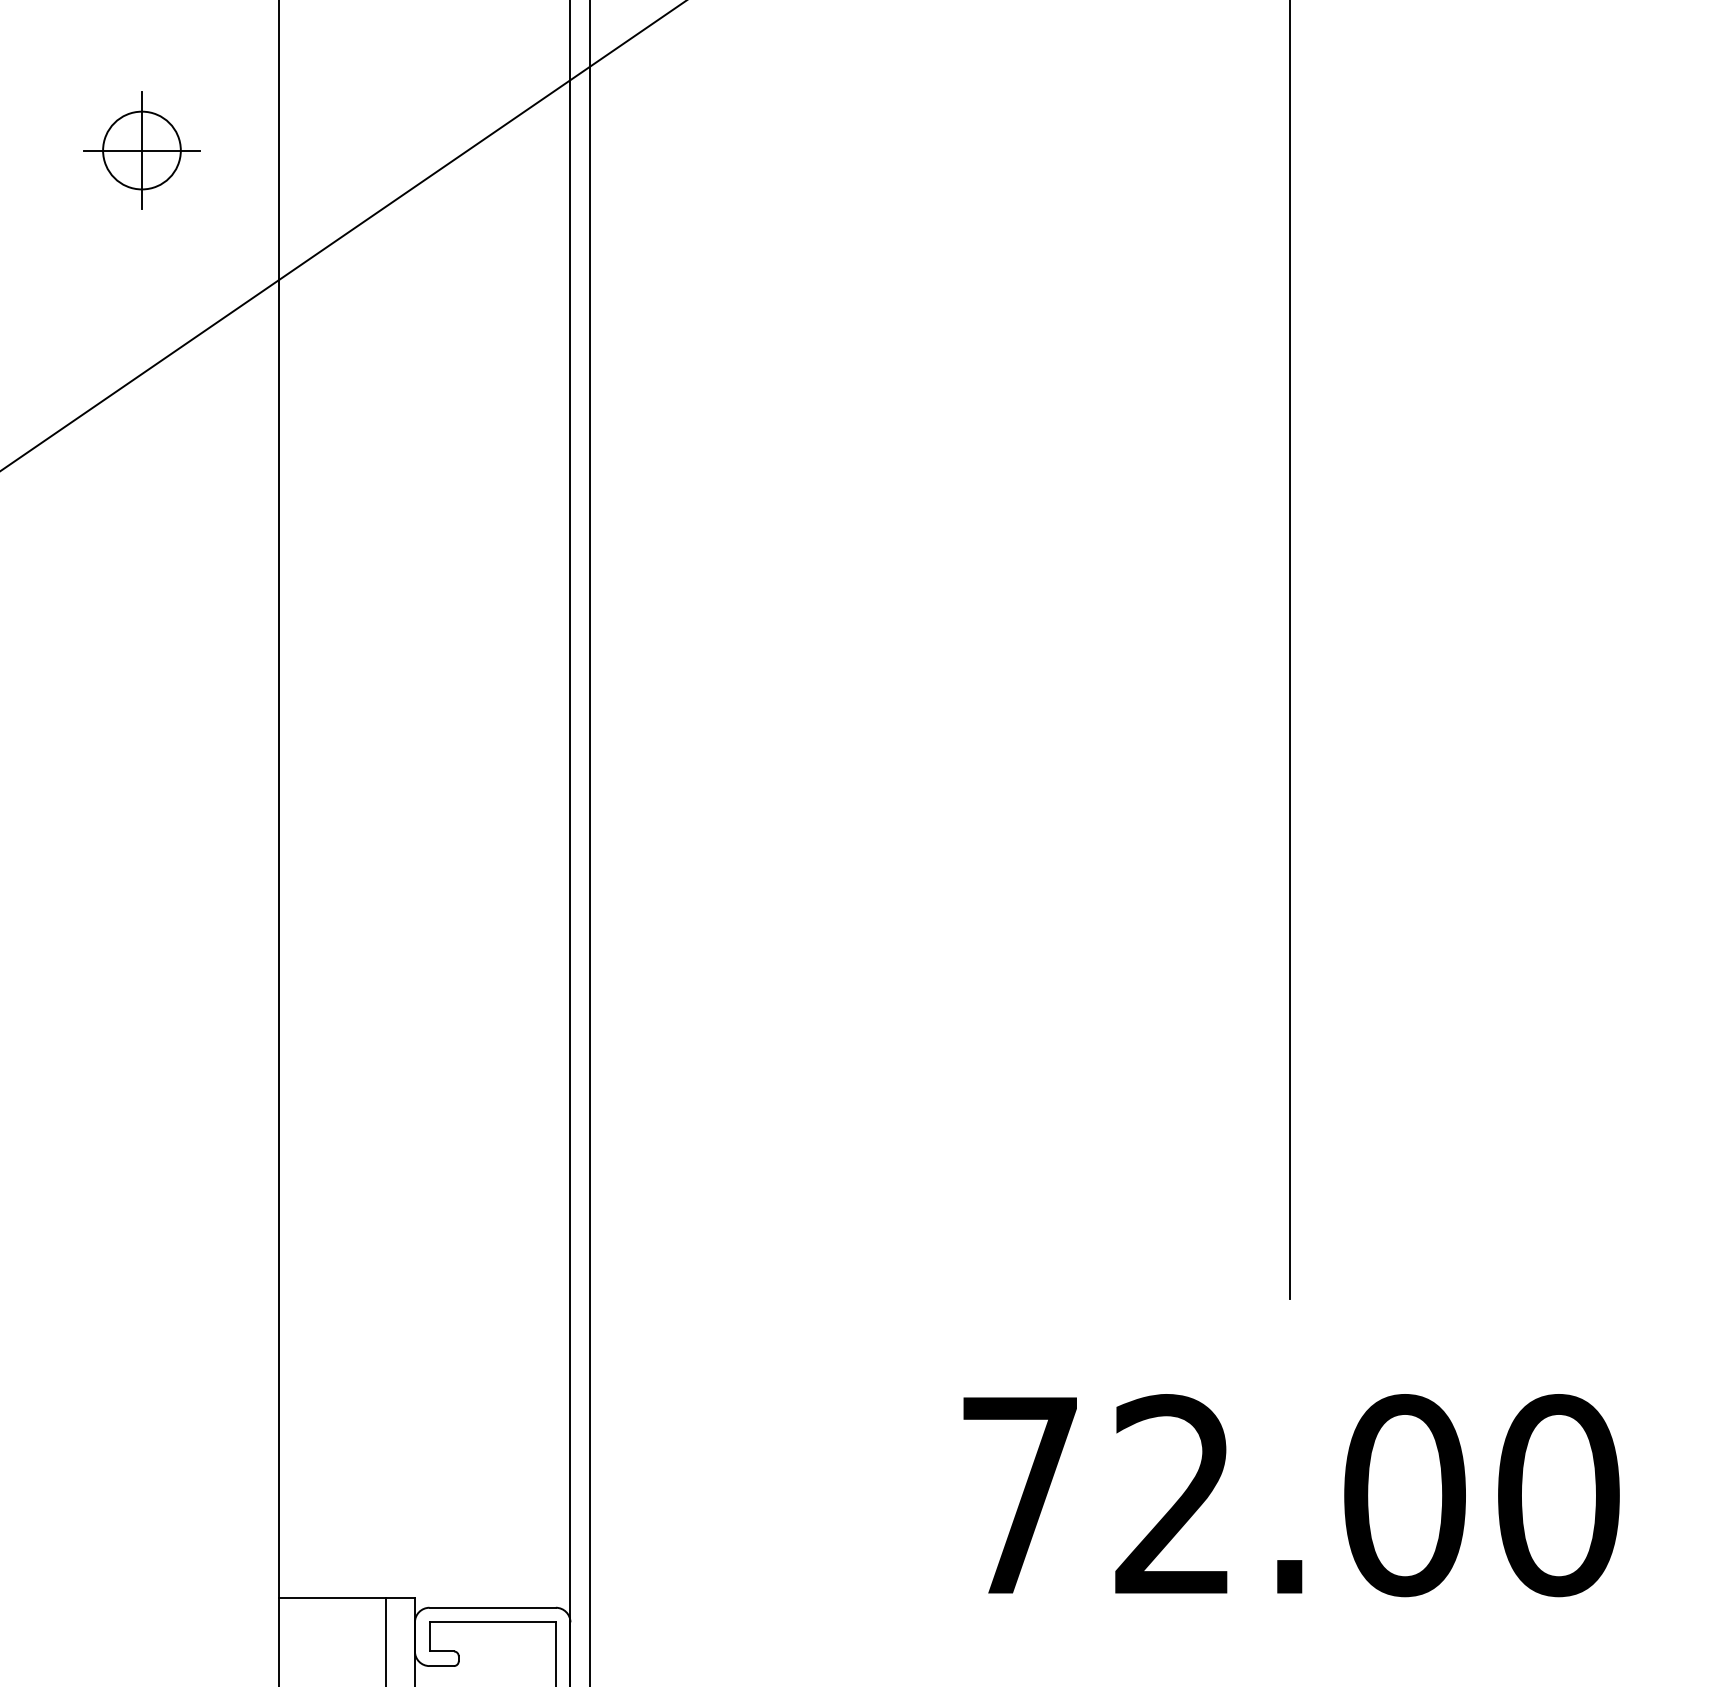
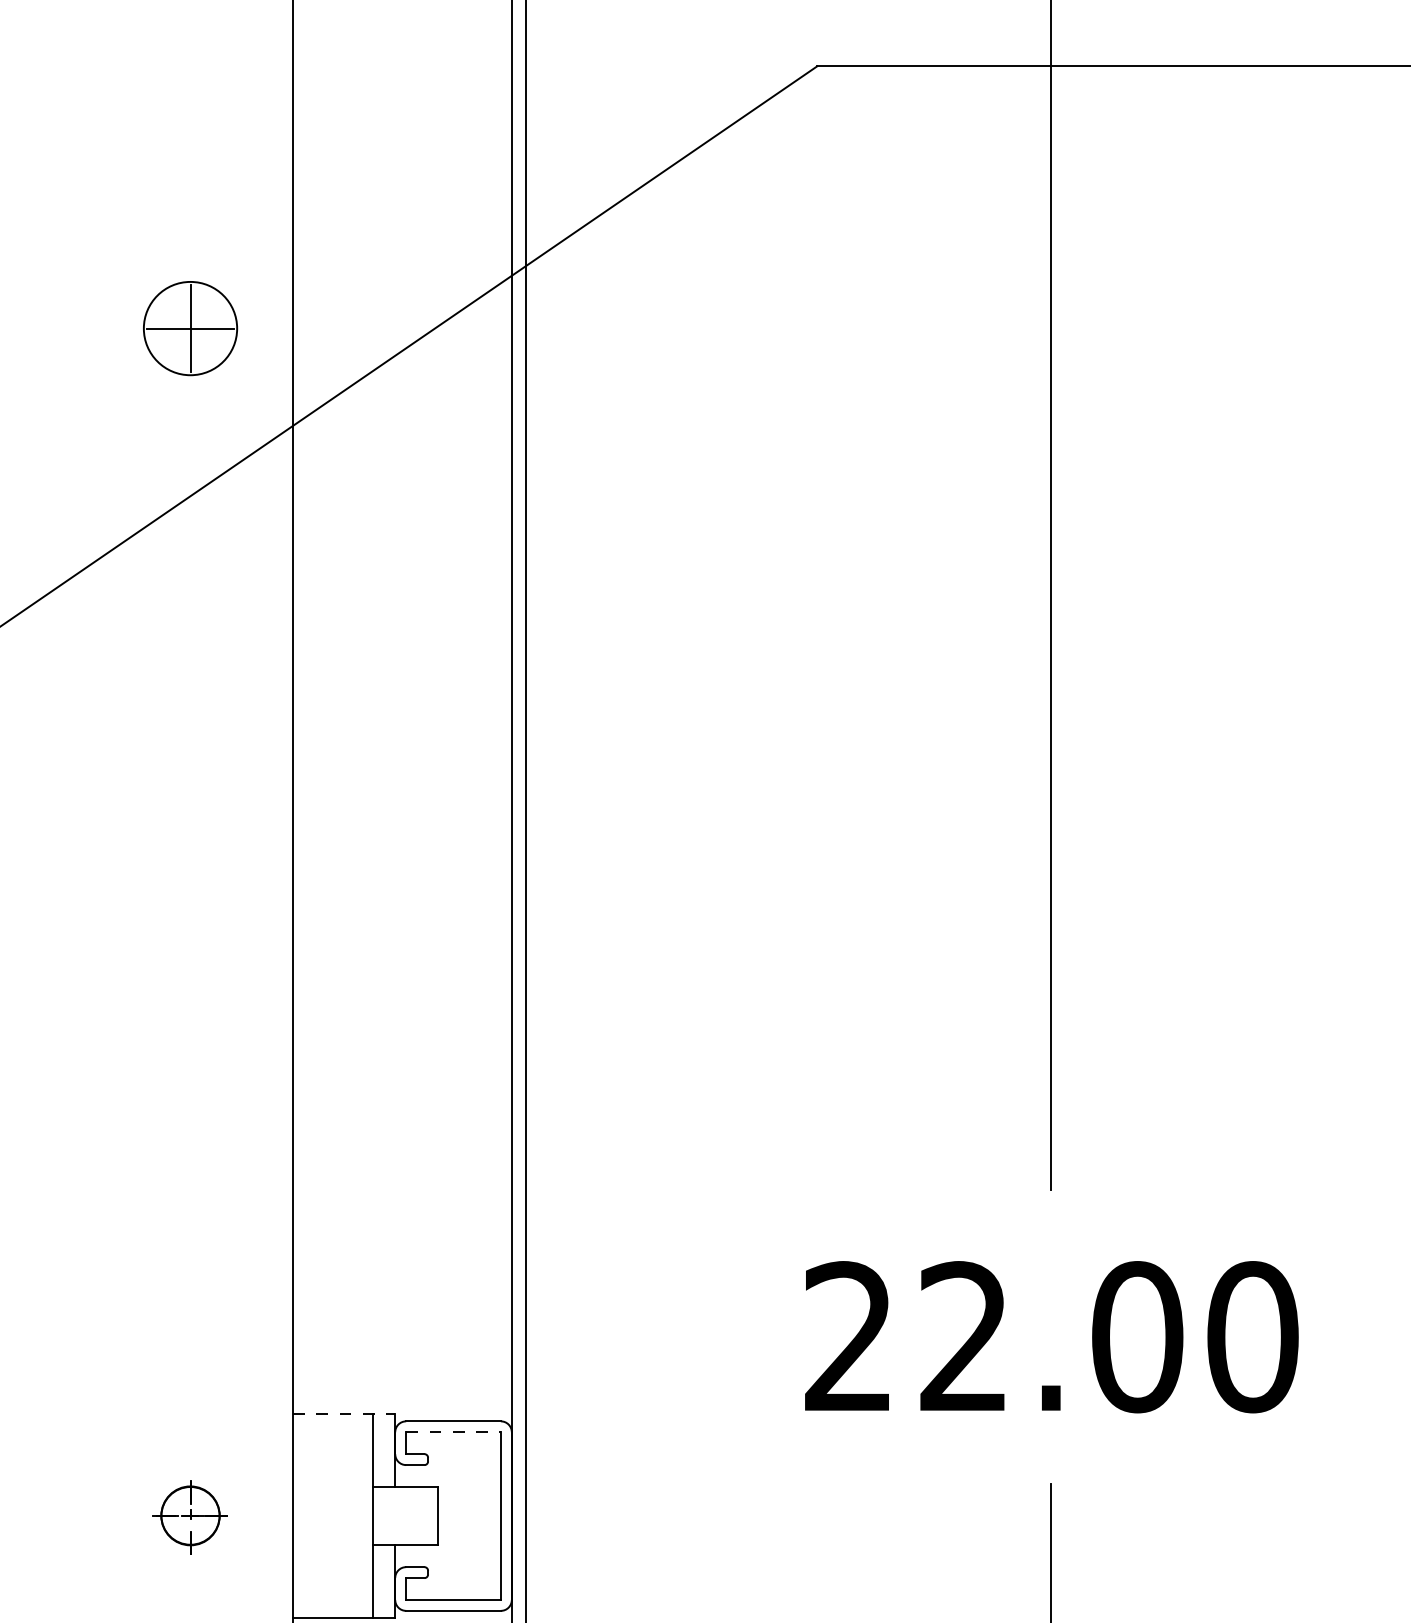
circle: (141, 150) -> (190, 328), size x1.6
text: (1019, 1493) -> (848, 1335), 72.00 -> 22.00
line: (347, 1598) -> (344, 1414), solid -> dashed
line: (493, 1622) -> (454, 1432), solid -> dashed

